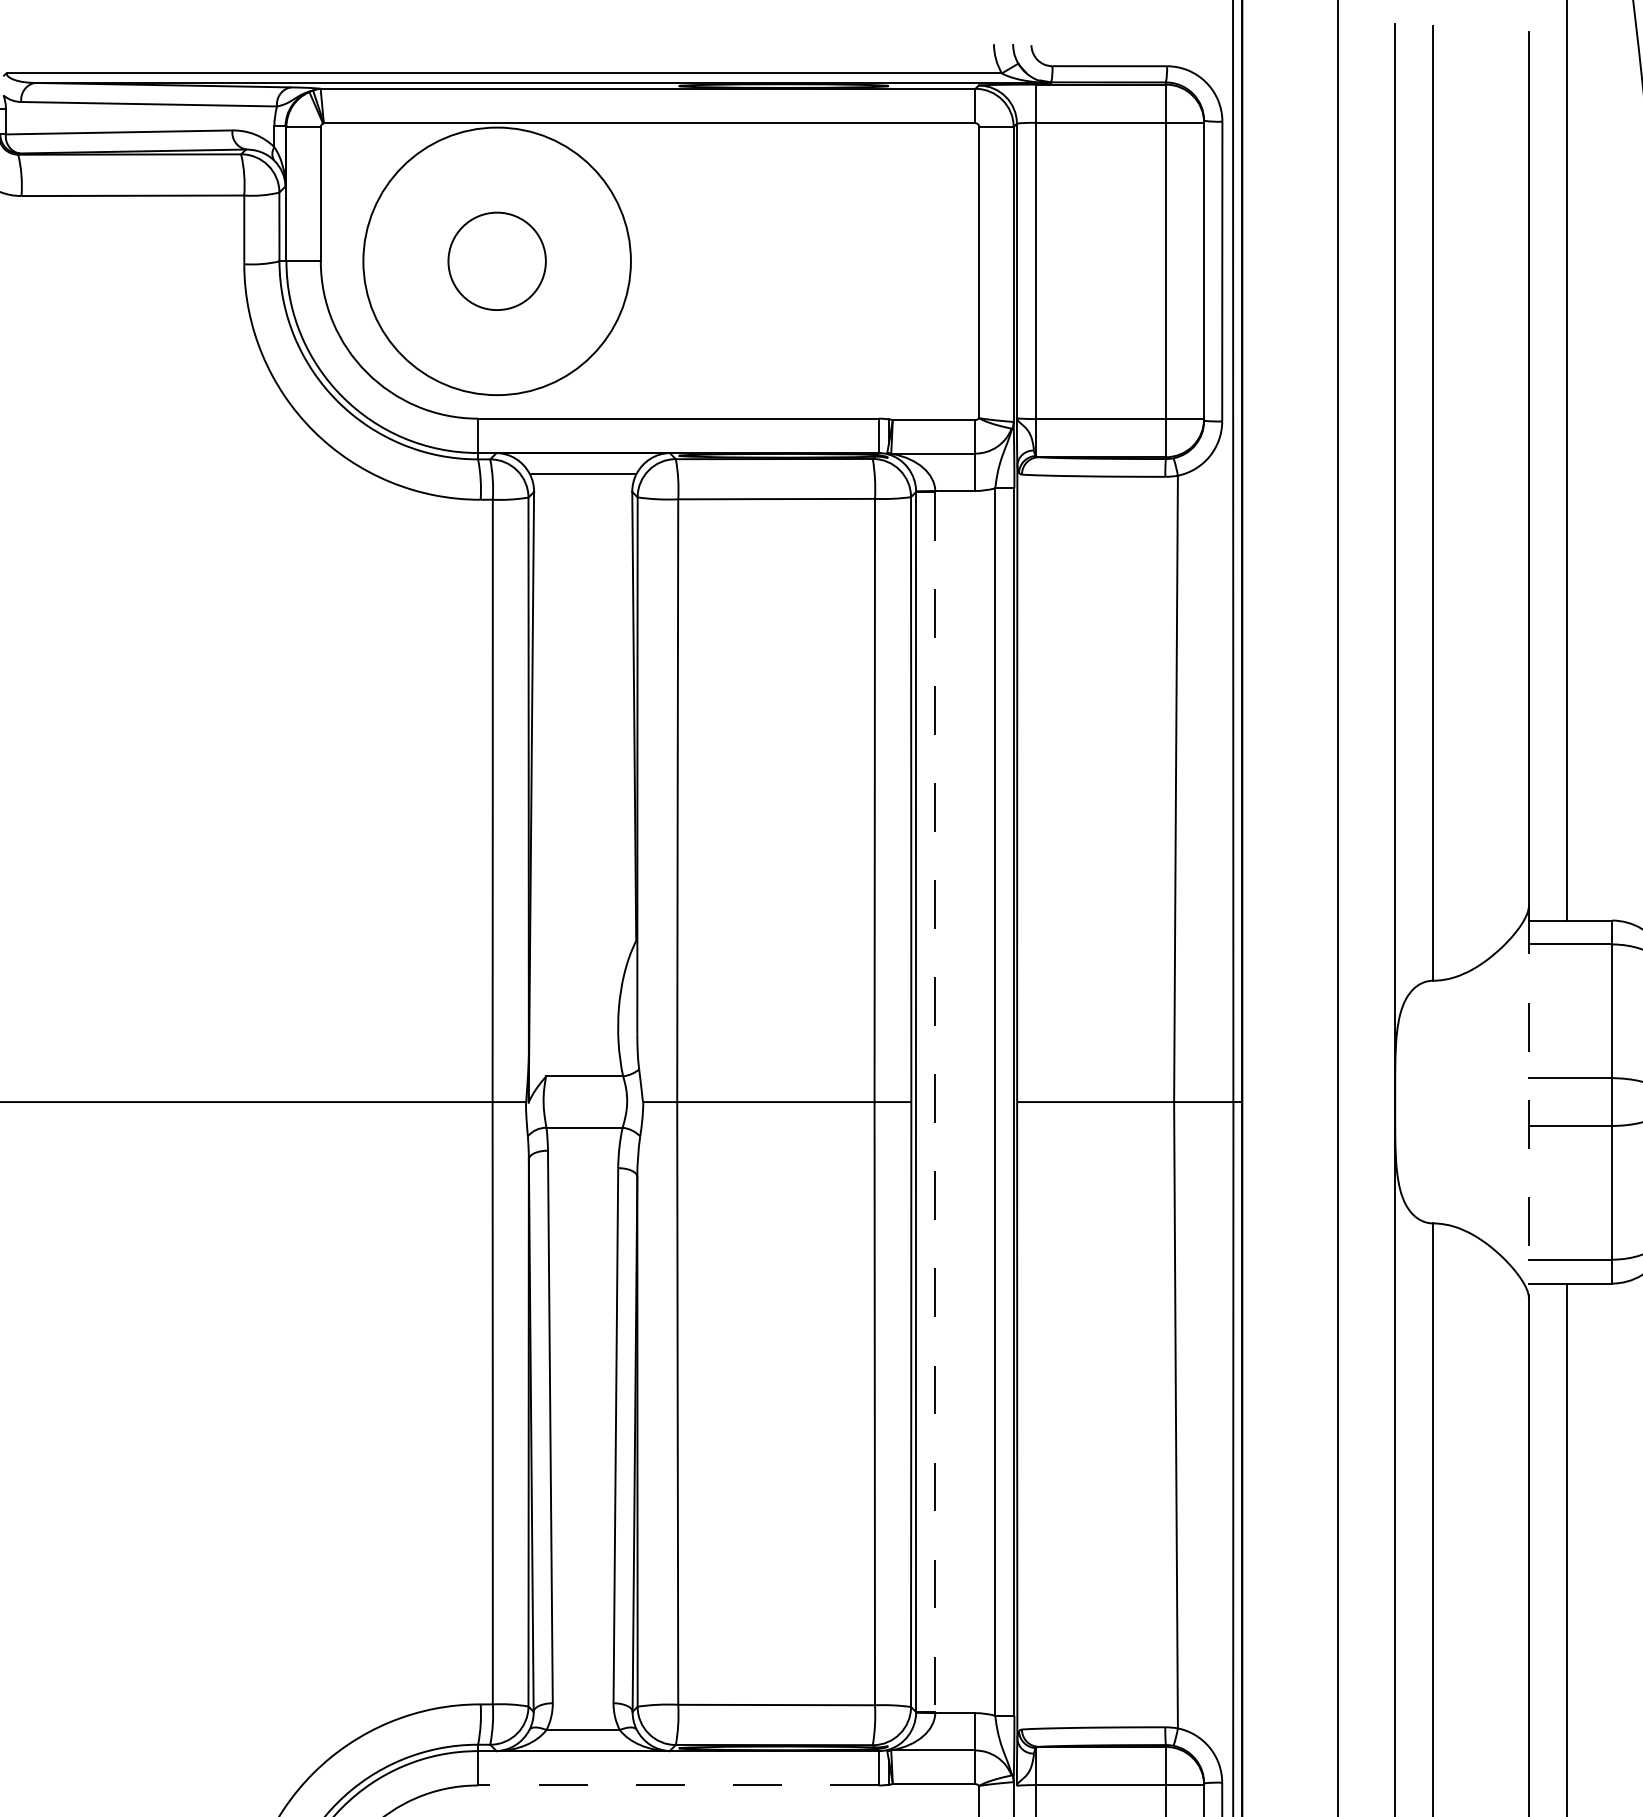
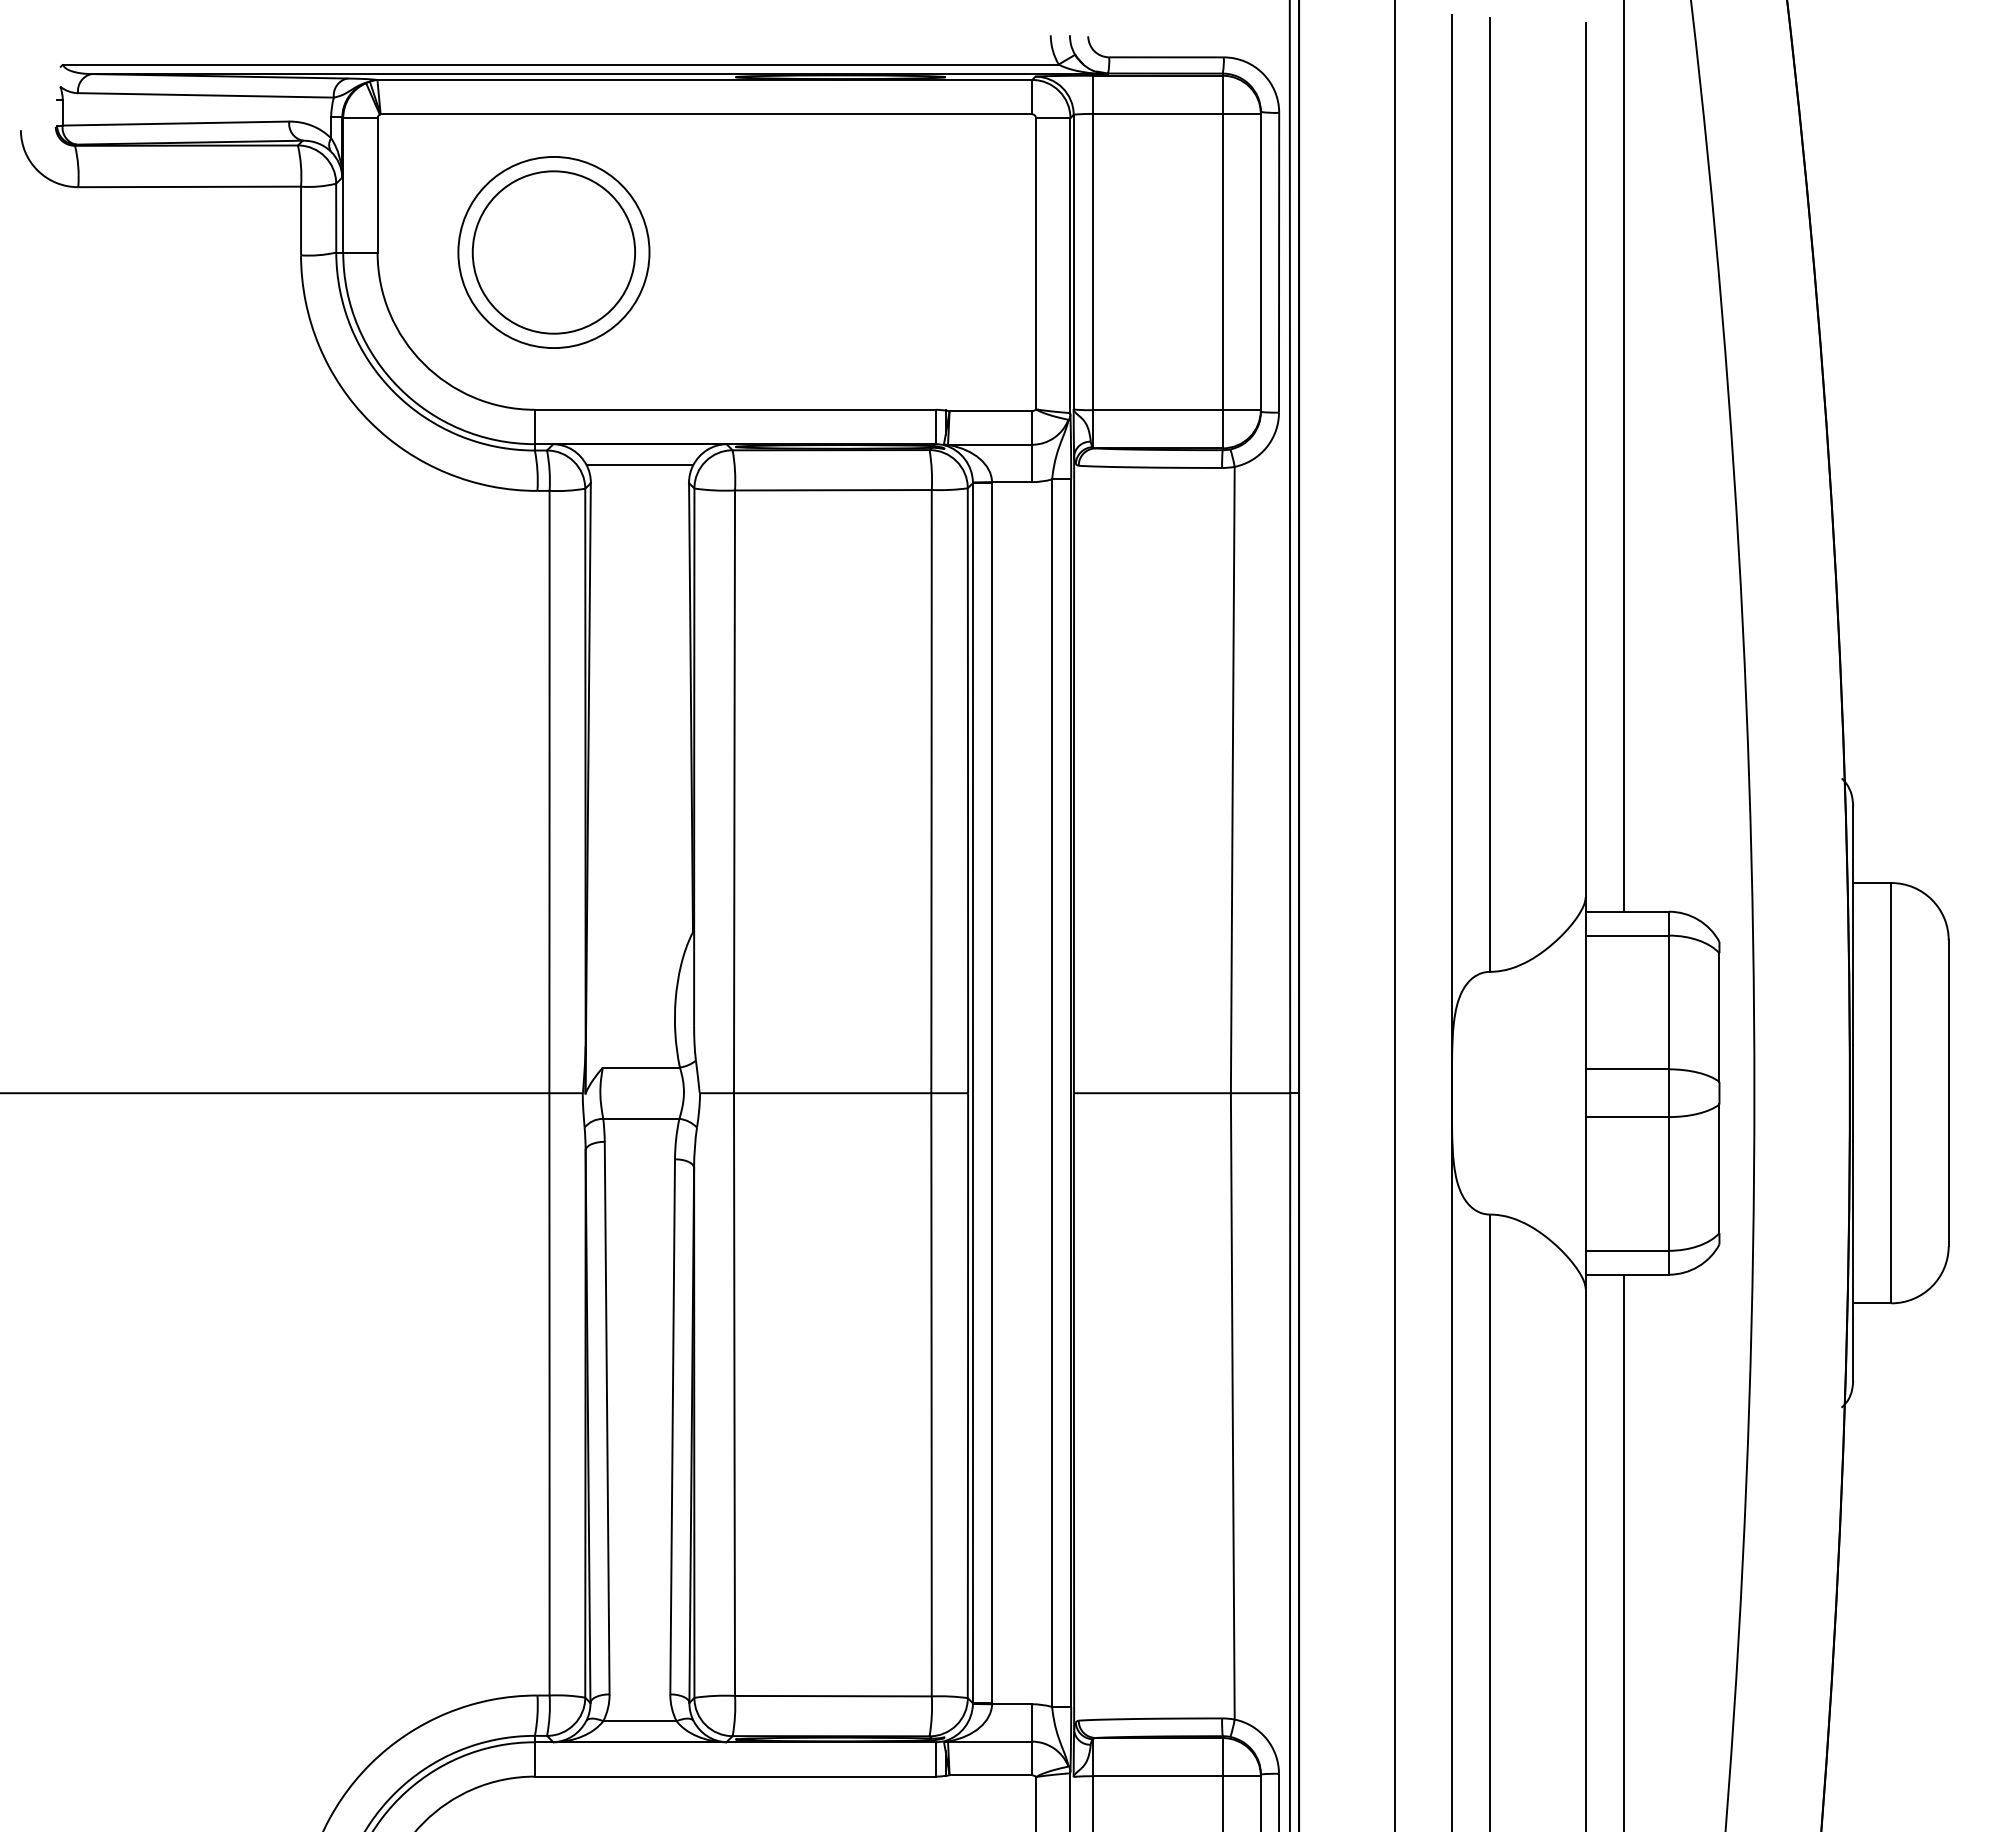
circle: (496, 261) -> (553, 252), size x0.71
circle: (496, 261) -> (553, 252), size x1.67
line: (935, 1102) -> (992, 1093), dashed -> solid
line: (1528, 1102) -> (1585, 1093), dashed -> solid
line: (677, 1785) -> (734, 1776), dashed -> solid

